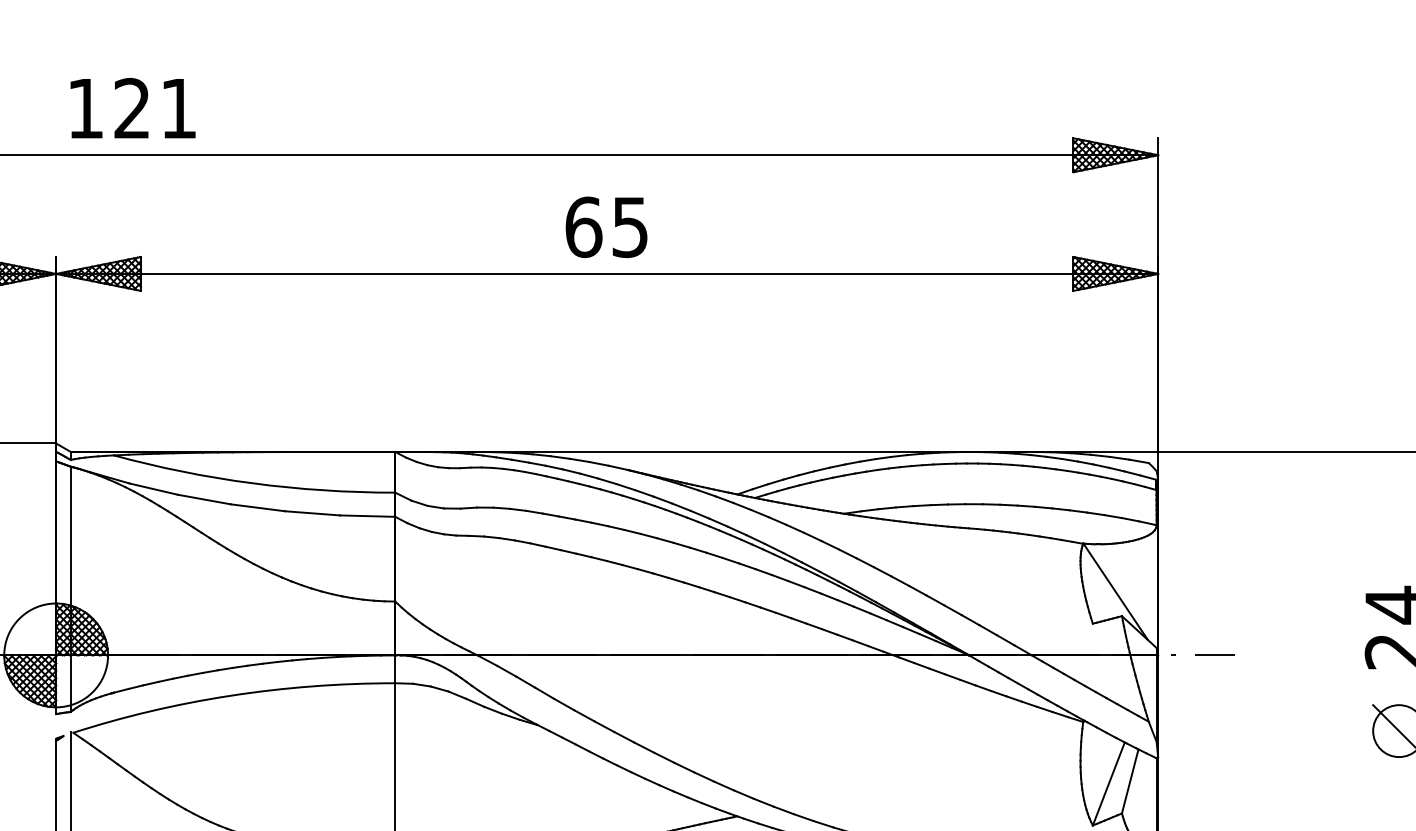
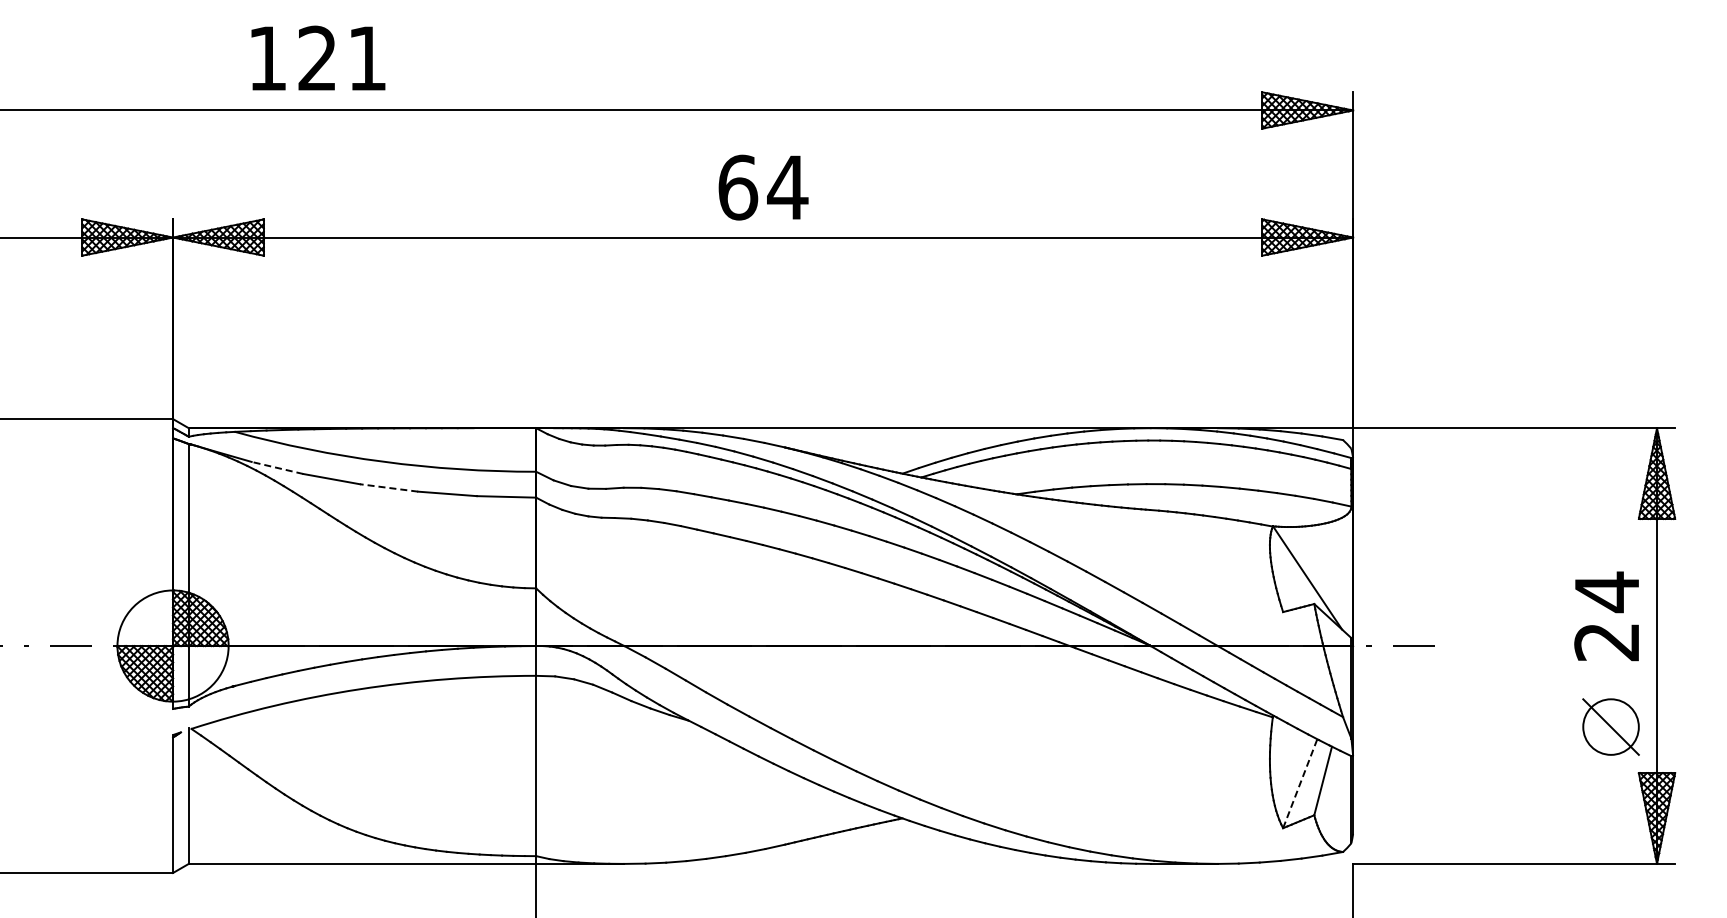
text: (133, 107) -> (318, 57), moved
text: (629, 227) -> (787, 187), 65 -> 64
line: (152, 488) -> (276, 467), solid -> dashed
line: (257, 507) -> (388, 487), solid -> dashed
line: (1109, 783) -> (1300, 783), solid -> dashed

